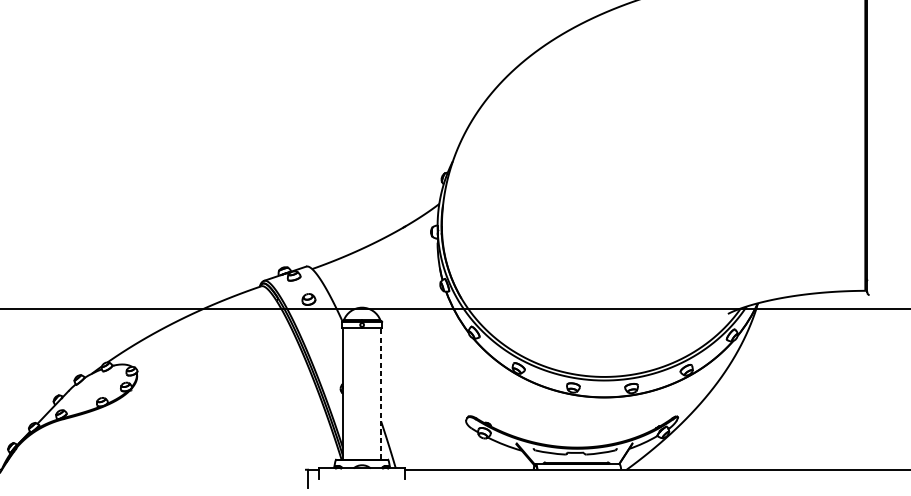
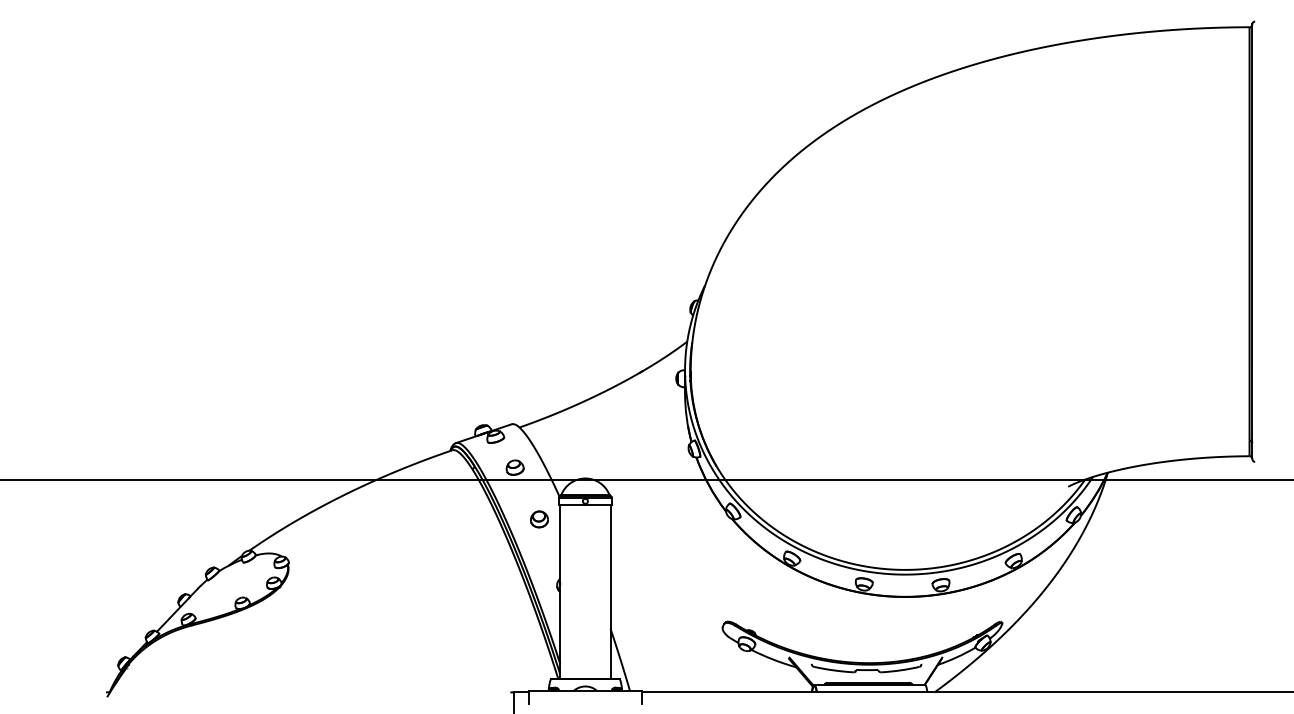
part: (327, 338) -> (539, 519), added
line: (381, 393) -> (610, 591), dashed -> solid

